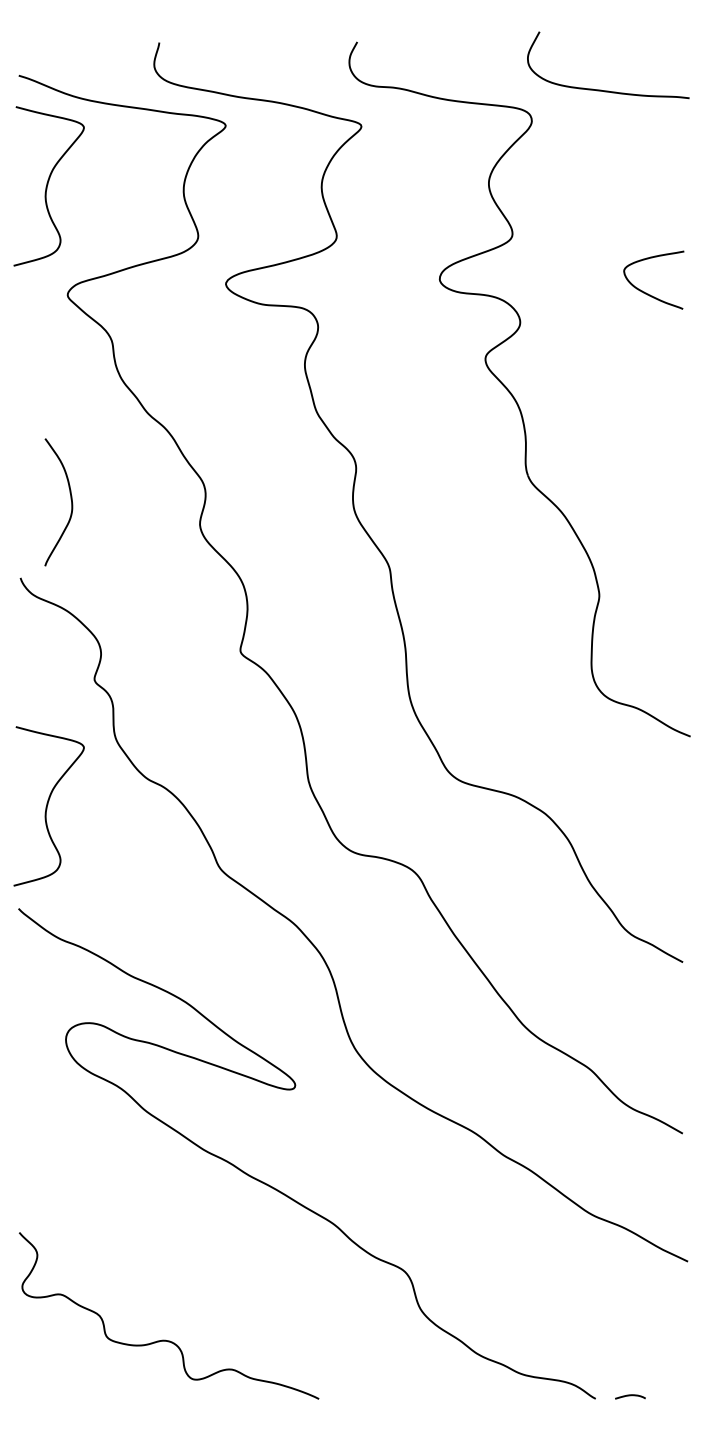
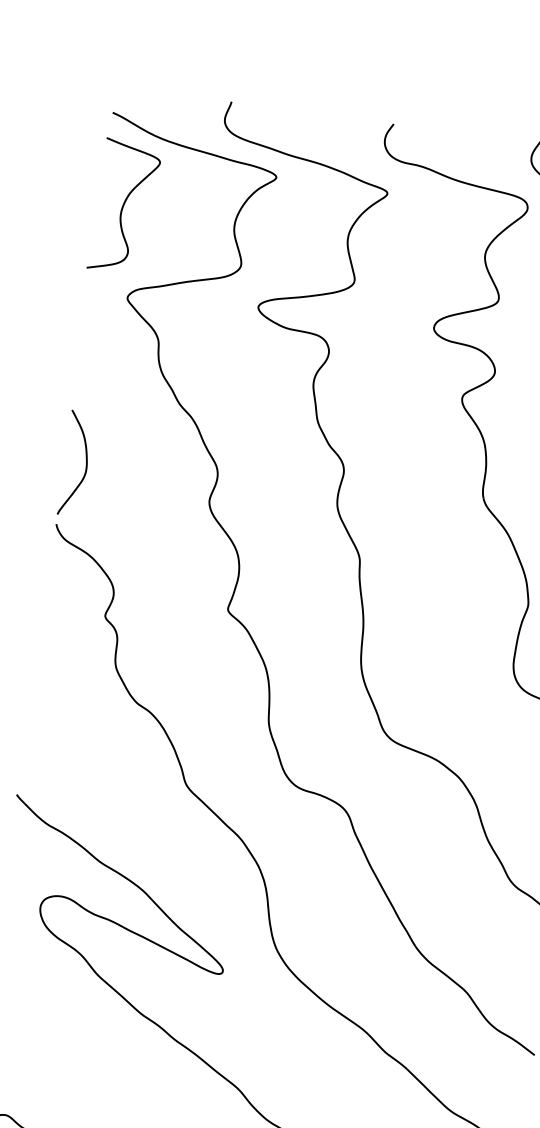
curve: (70, 499) -> (85, 462), moved
curve: (47, 806) -> (52, 714), removed

